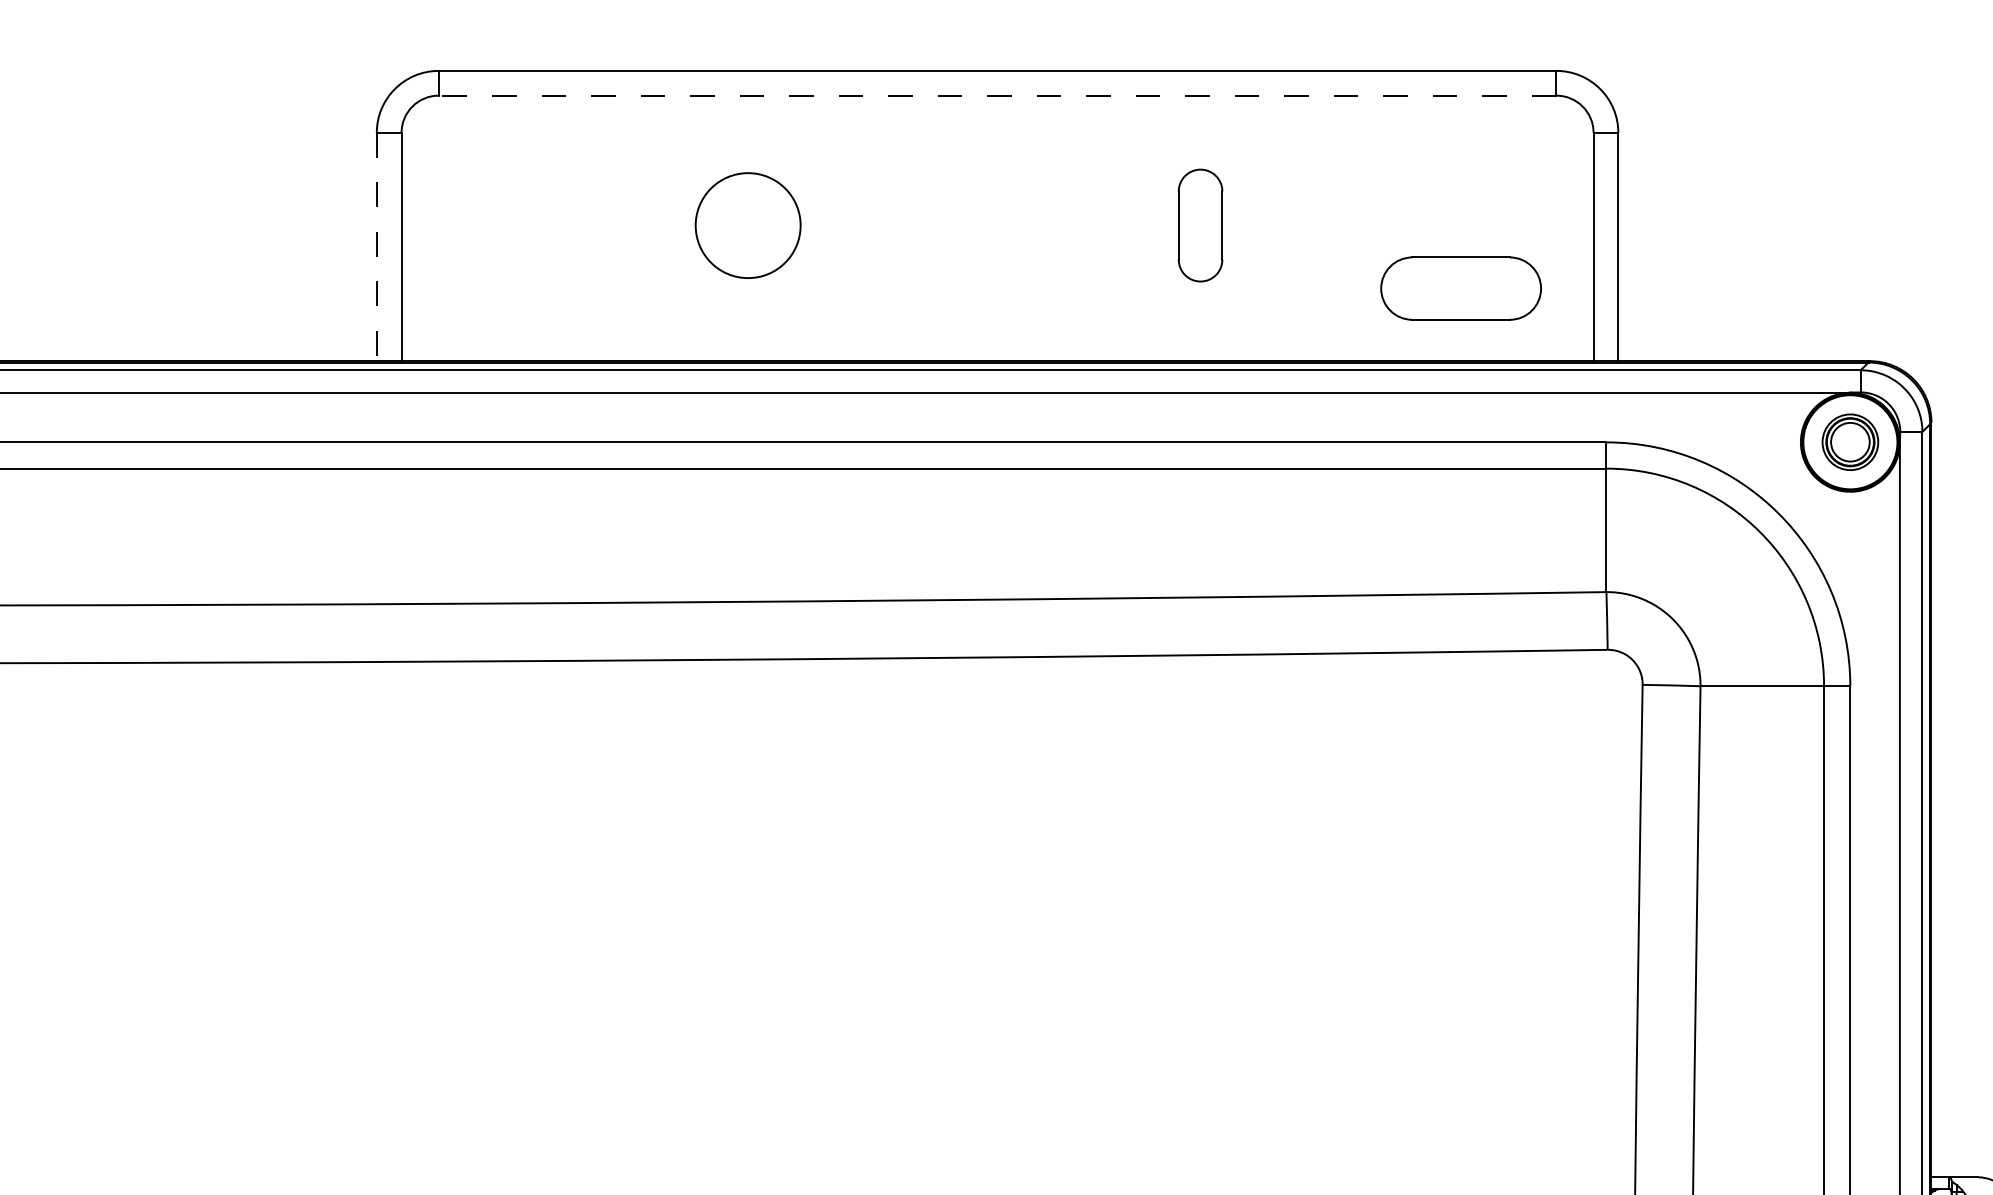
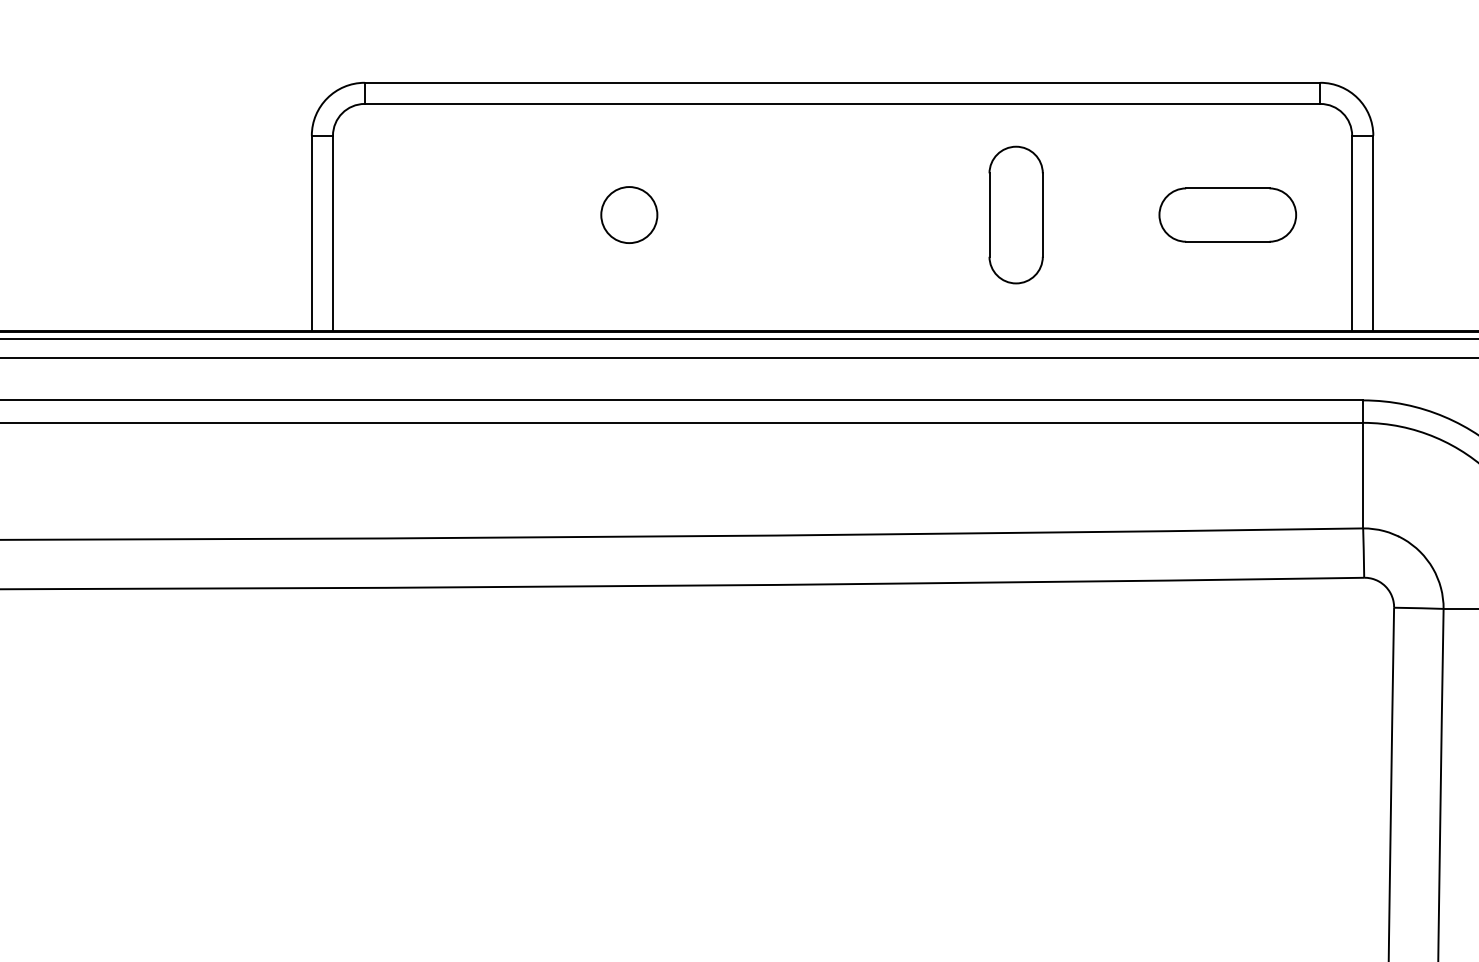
line: (997, 95) -> (842, 103), dashed -> solid
circle: (747, 225) -> (628, 214), size x0.62
part: (1200, 225) -> (1016, 214), size x1.43
line: (376, 247) -> (311, 233), dashed -> solid
part: (1460, 288) -> (1227, 214), moved

